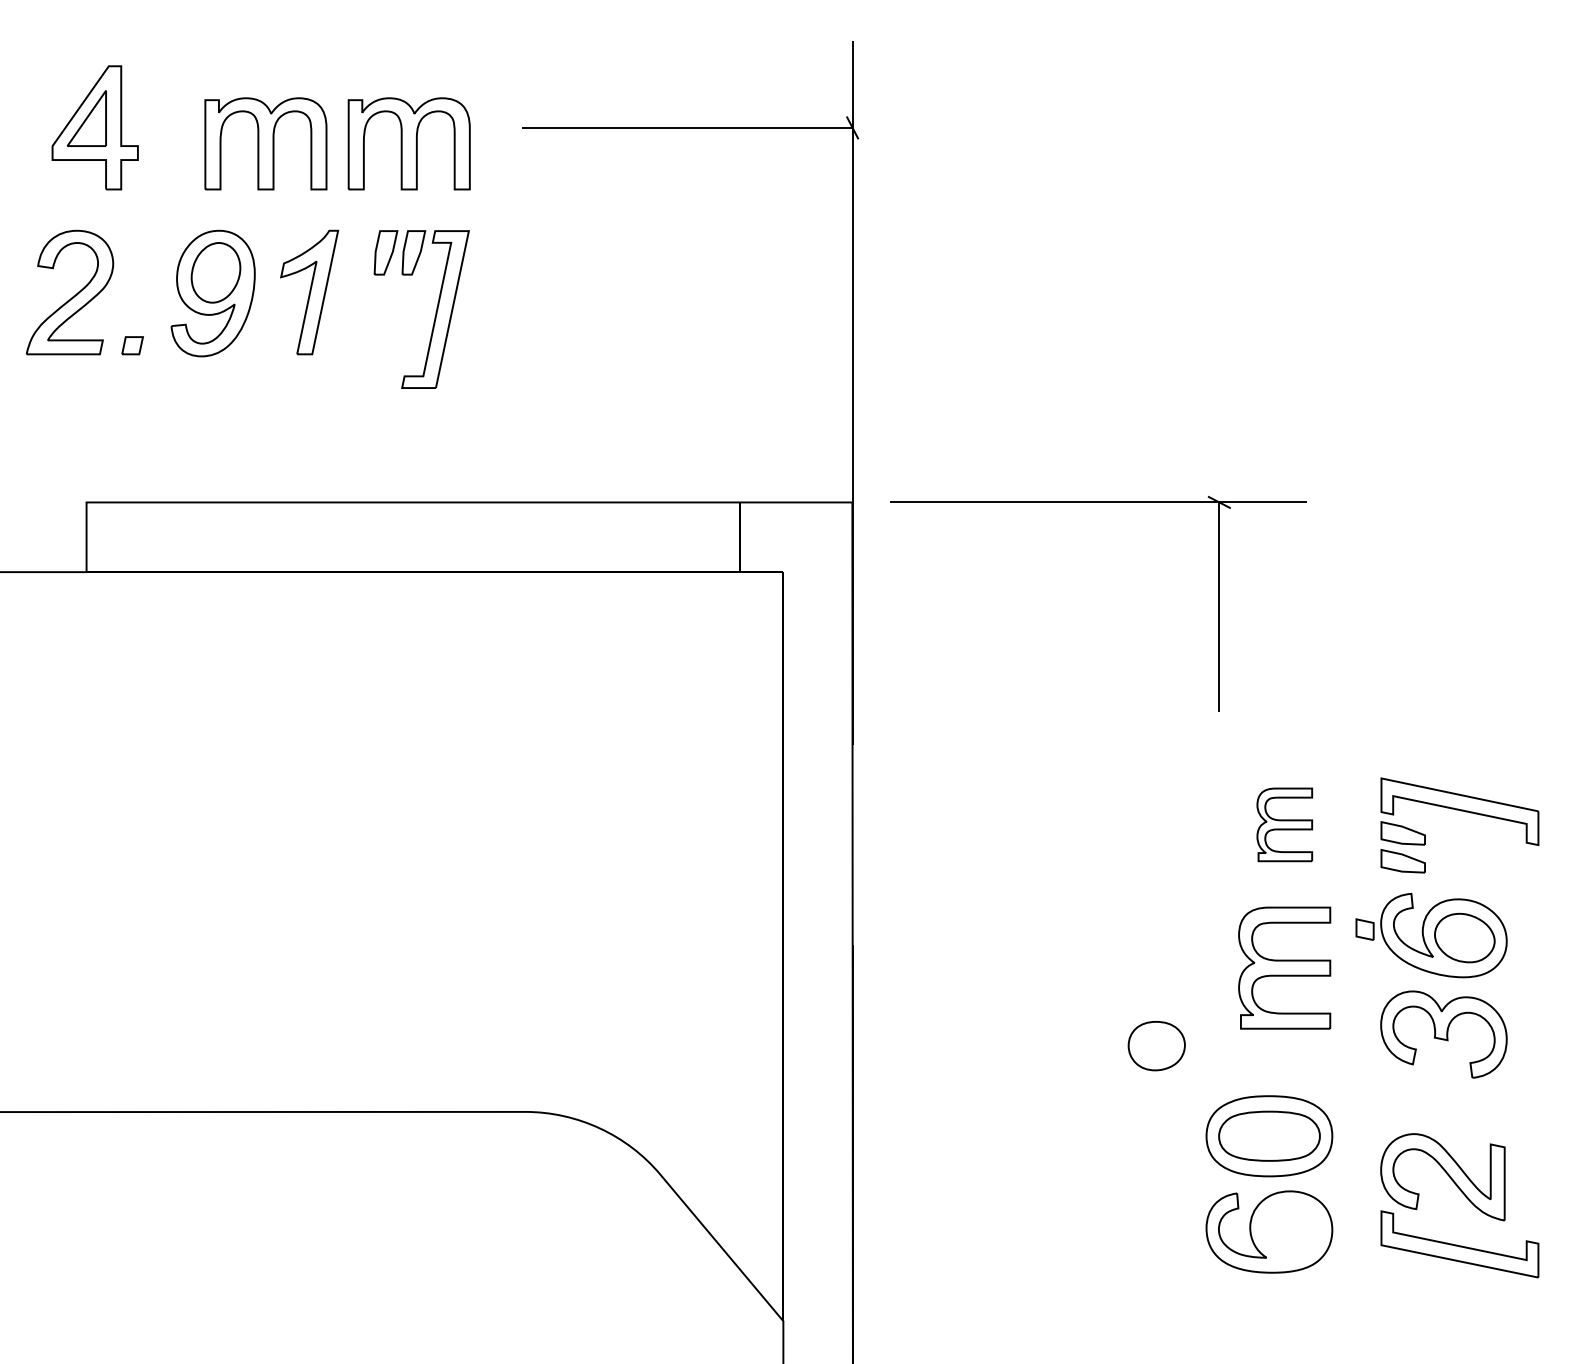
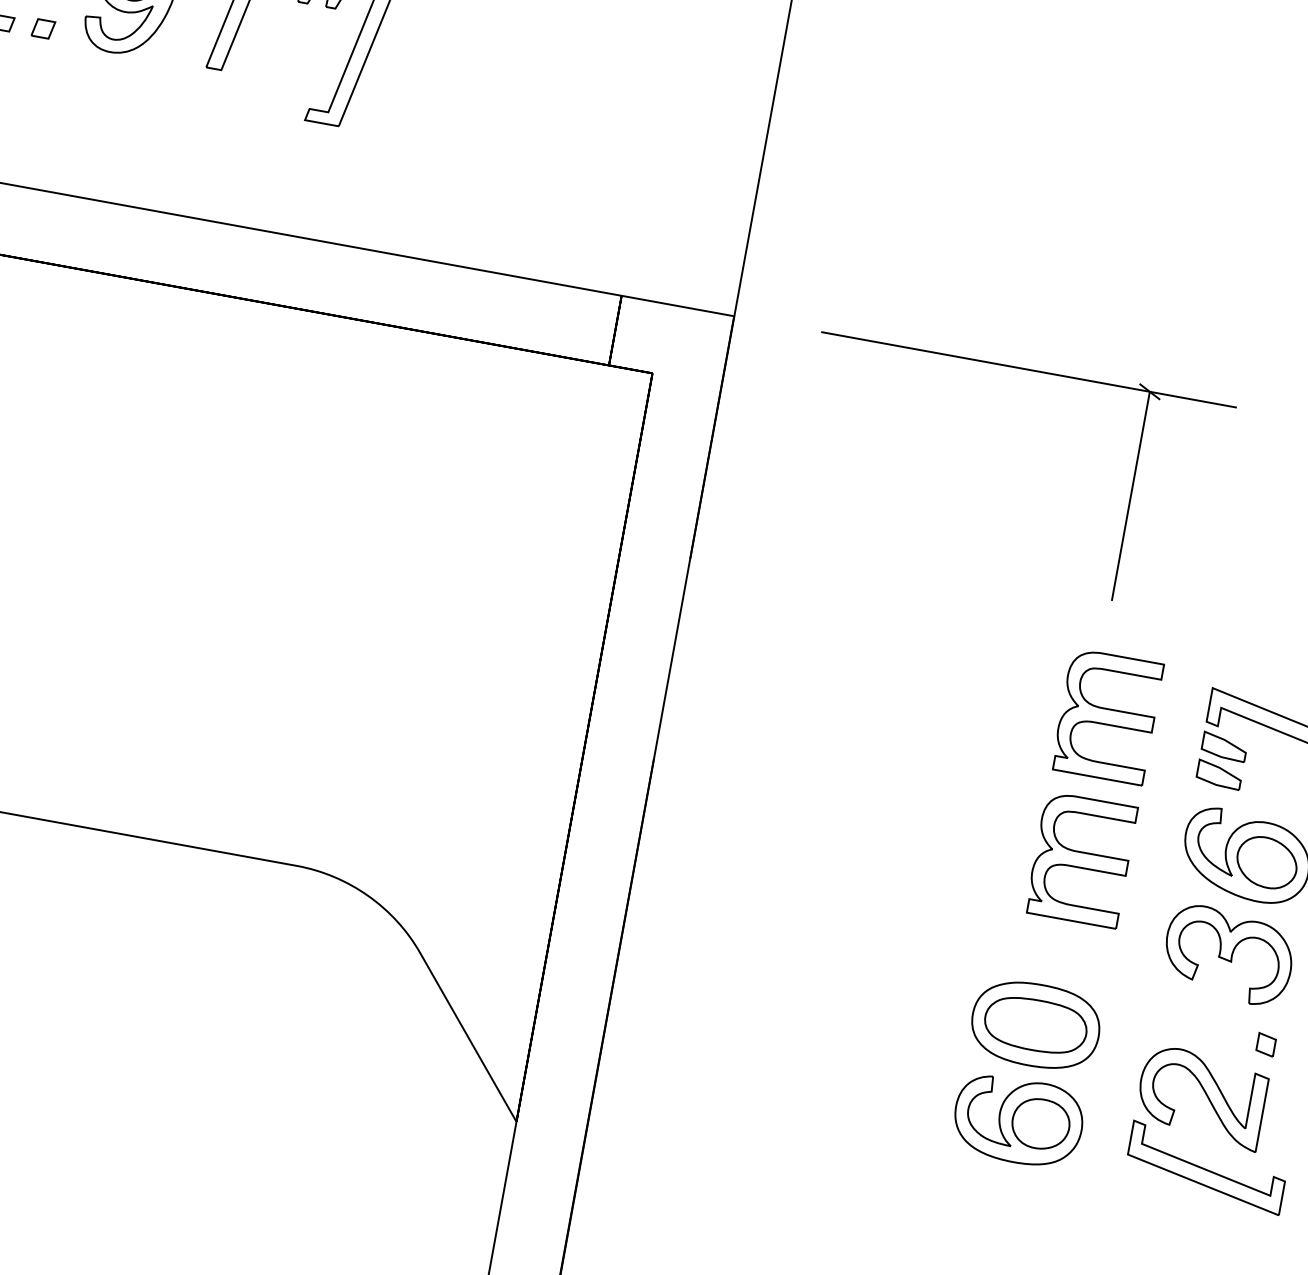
part: (1098, 502) -> (1029, 369), moved
part: (1284, 824) -> (1107, 716), size x1.67
part: (1364, 929) -> (1265, 1044), moved
part: (1156, 1046) -> (1040, 1124), moved

